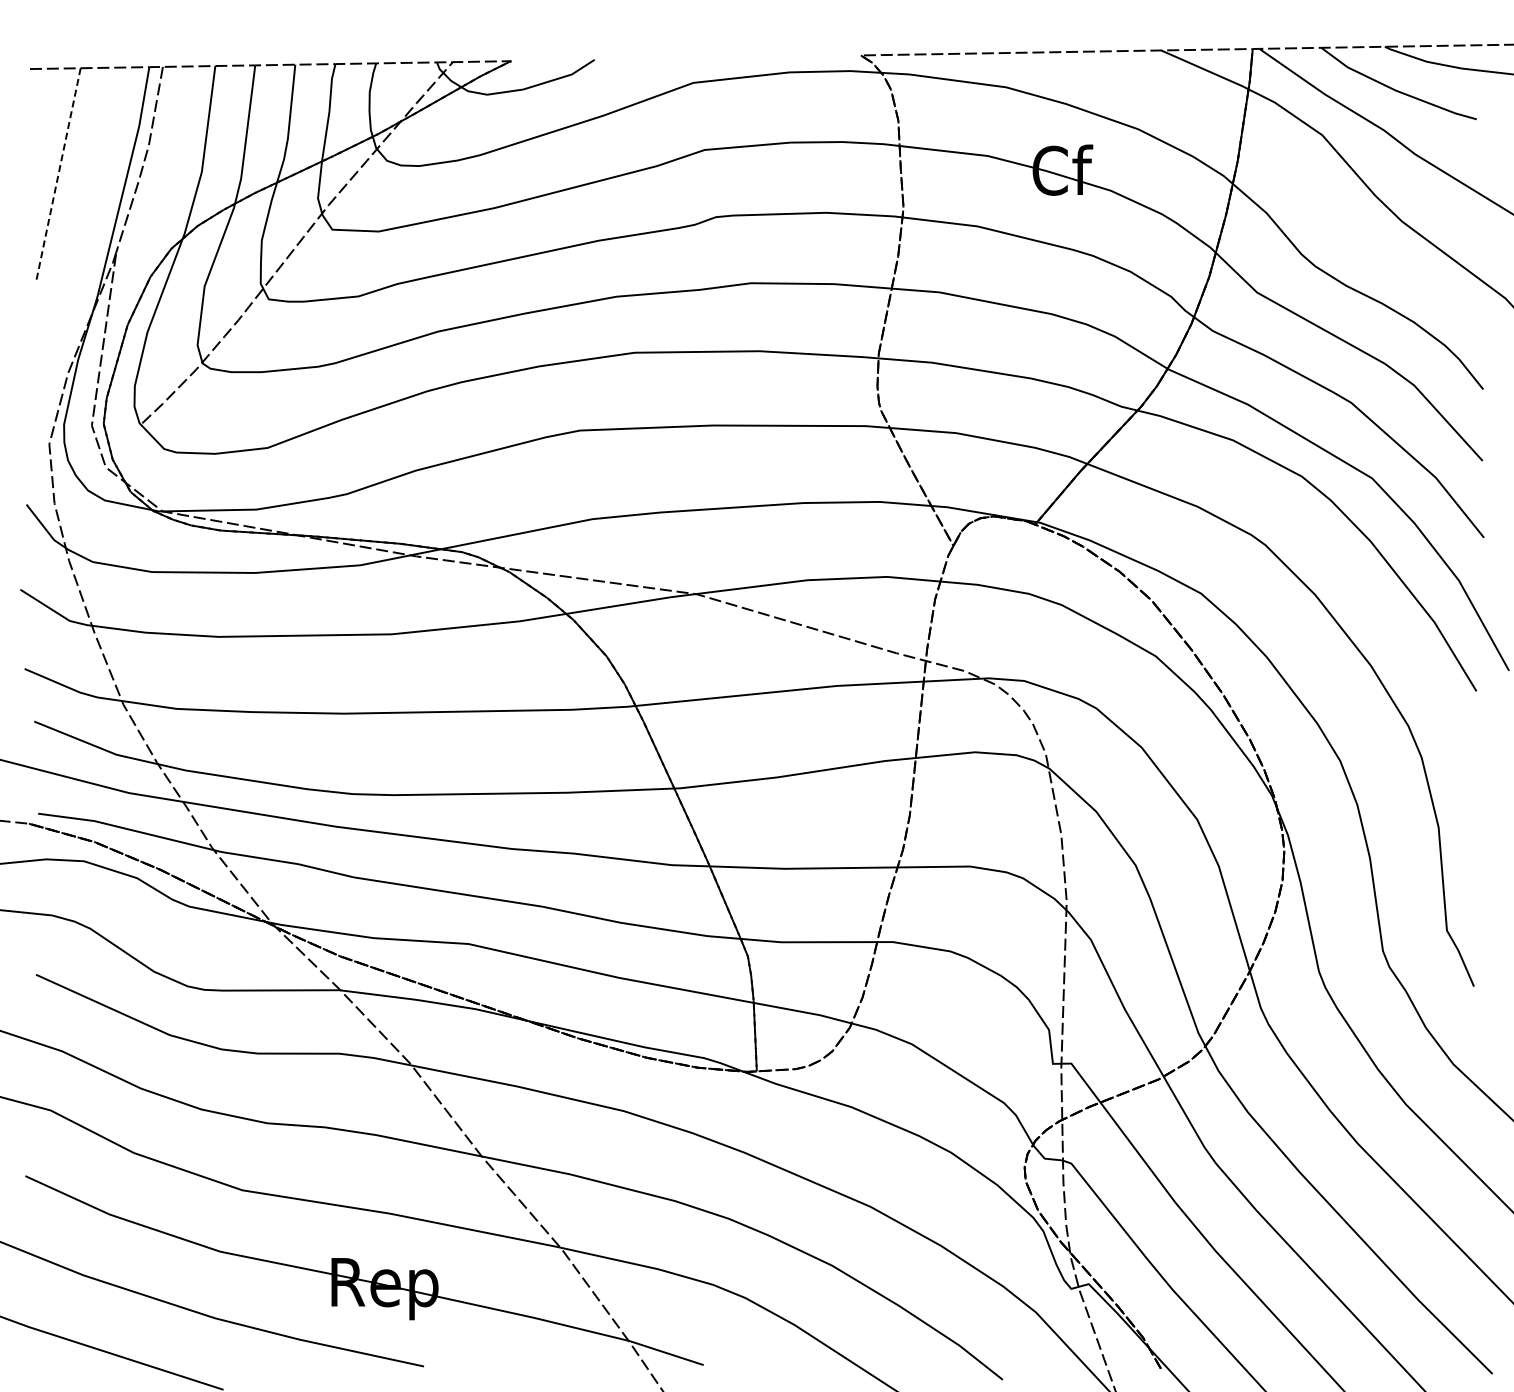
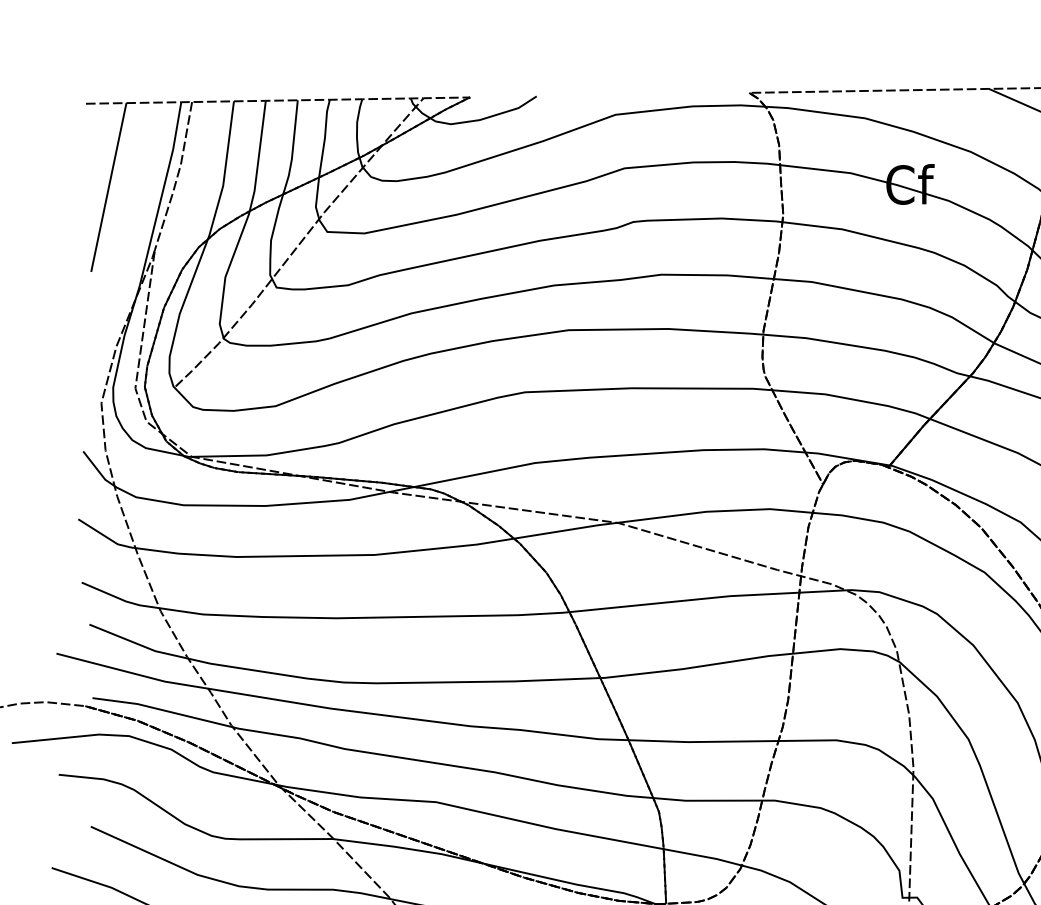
line: (58, 174) -> (108, 187), dashed -> solid

